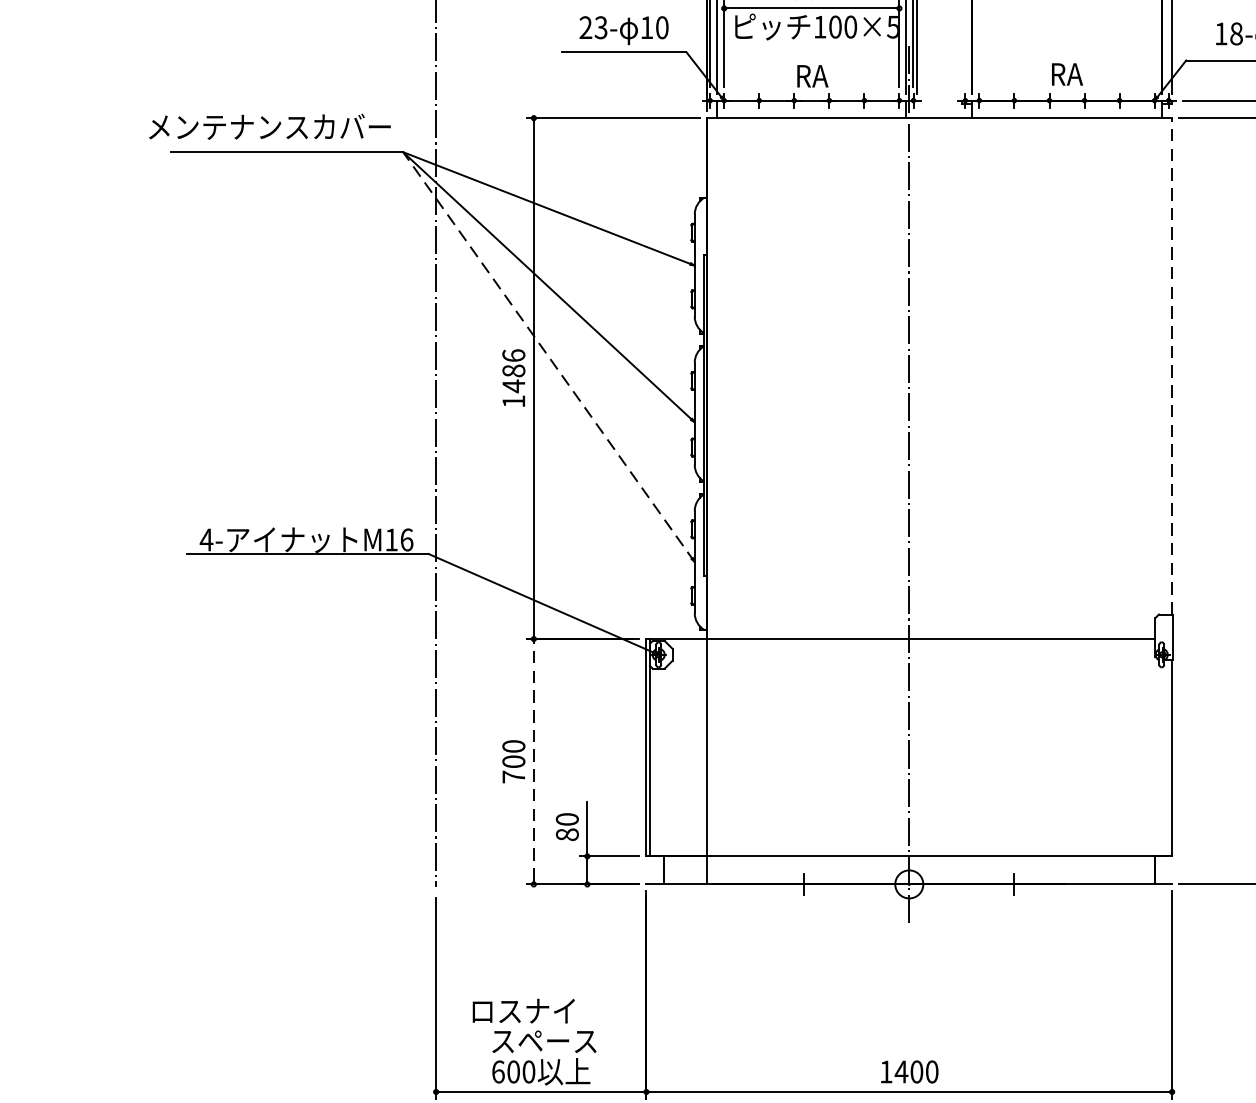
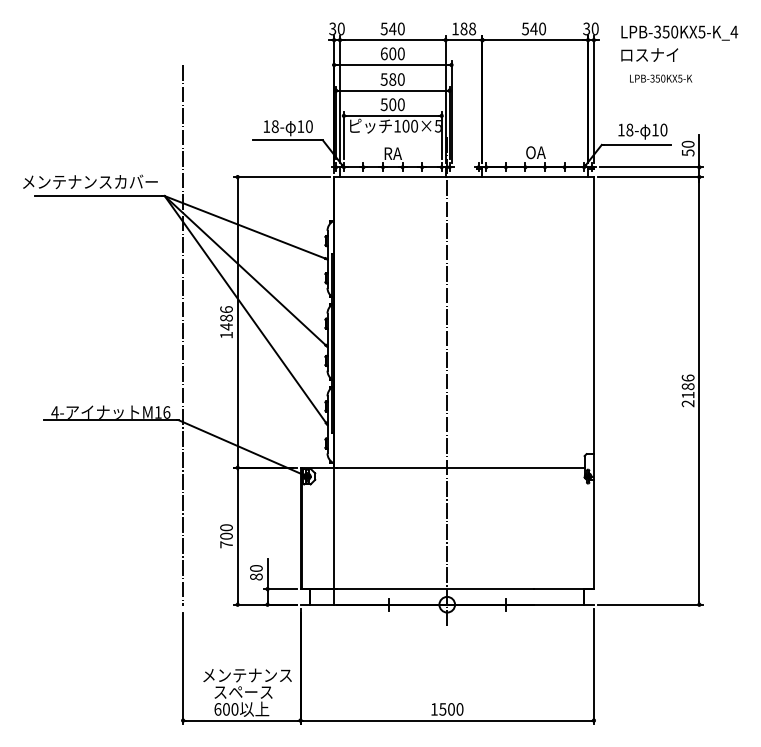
text: (592, 27) -> (270, 126), 23- -> 18-
text: (1067, 74) -> (535, 152), RA -> OA
line: (547, 357) -> (245, 310), dashed -> solid
line: (1171, 366) -> (593, 315), dashed -> solid
line: (533, 760) -> (237, 535), dashed -> solid
text: (551, 1011) -> (247, 675), ロスナイ -> メンテナンス
text: (900, 1072) -> (442, 709), 1400 -> 1500

